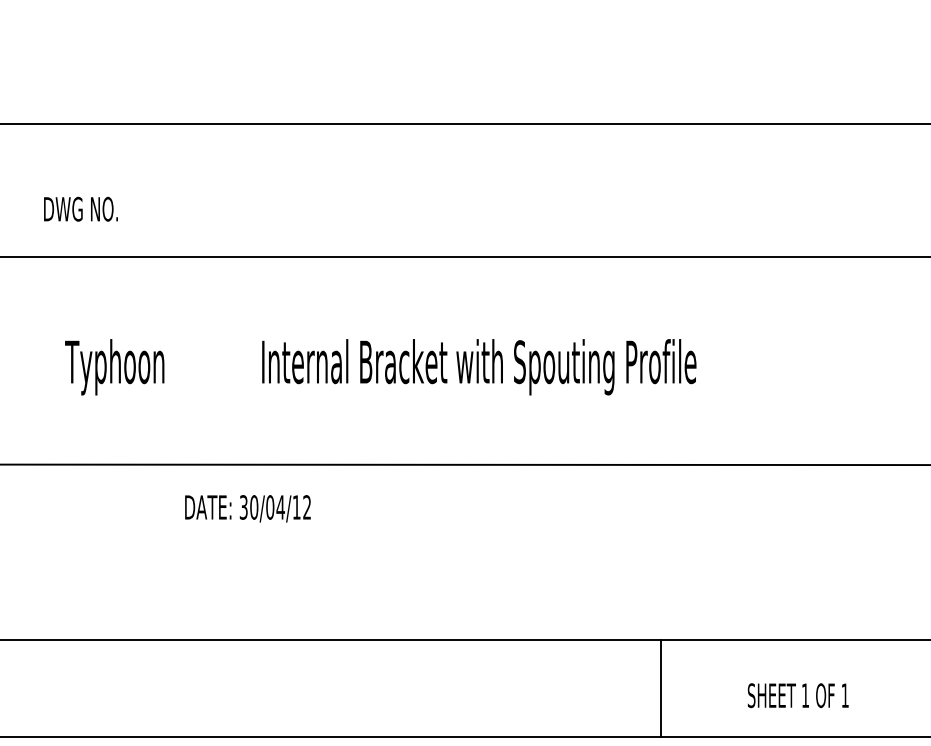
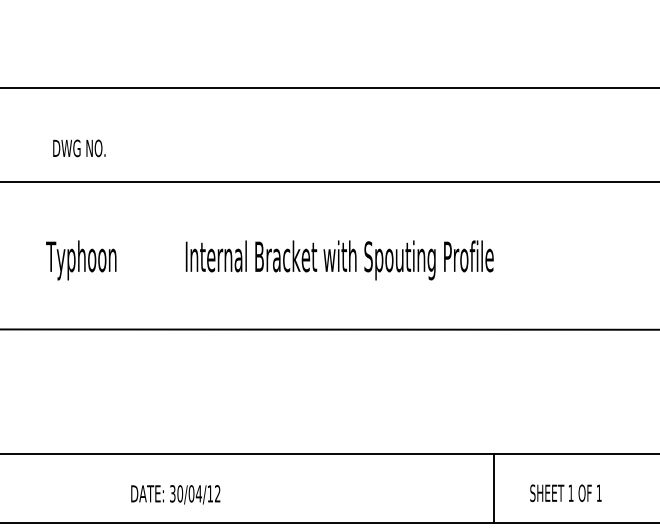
text: (81, 209) -> (79, 148), moved
text: (247, 508) -> (175, 494), moved
line: (660, 688) -> (493, 488), moved

